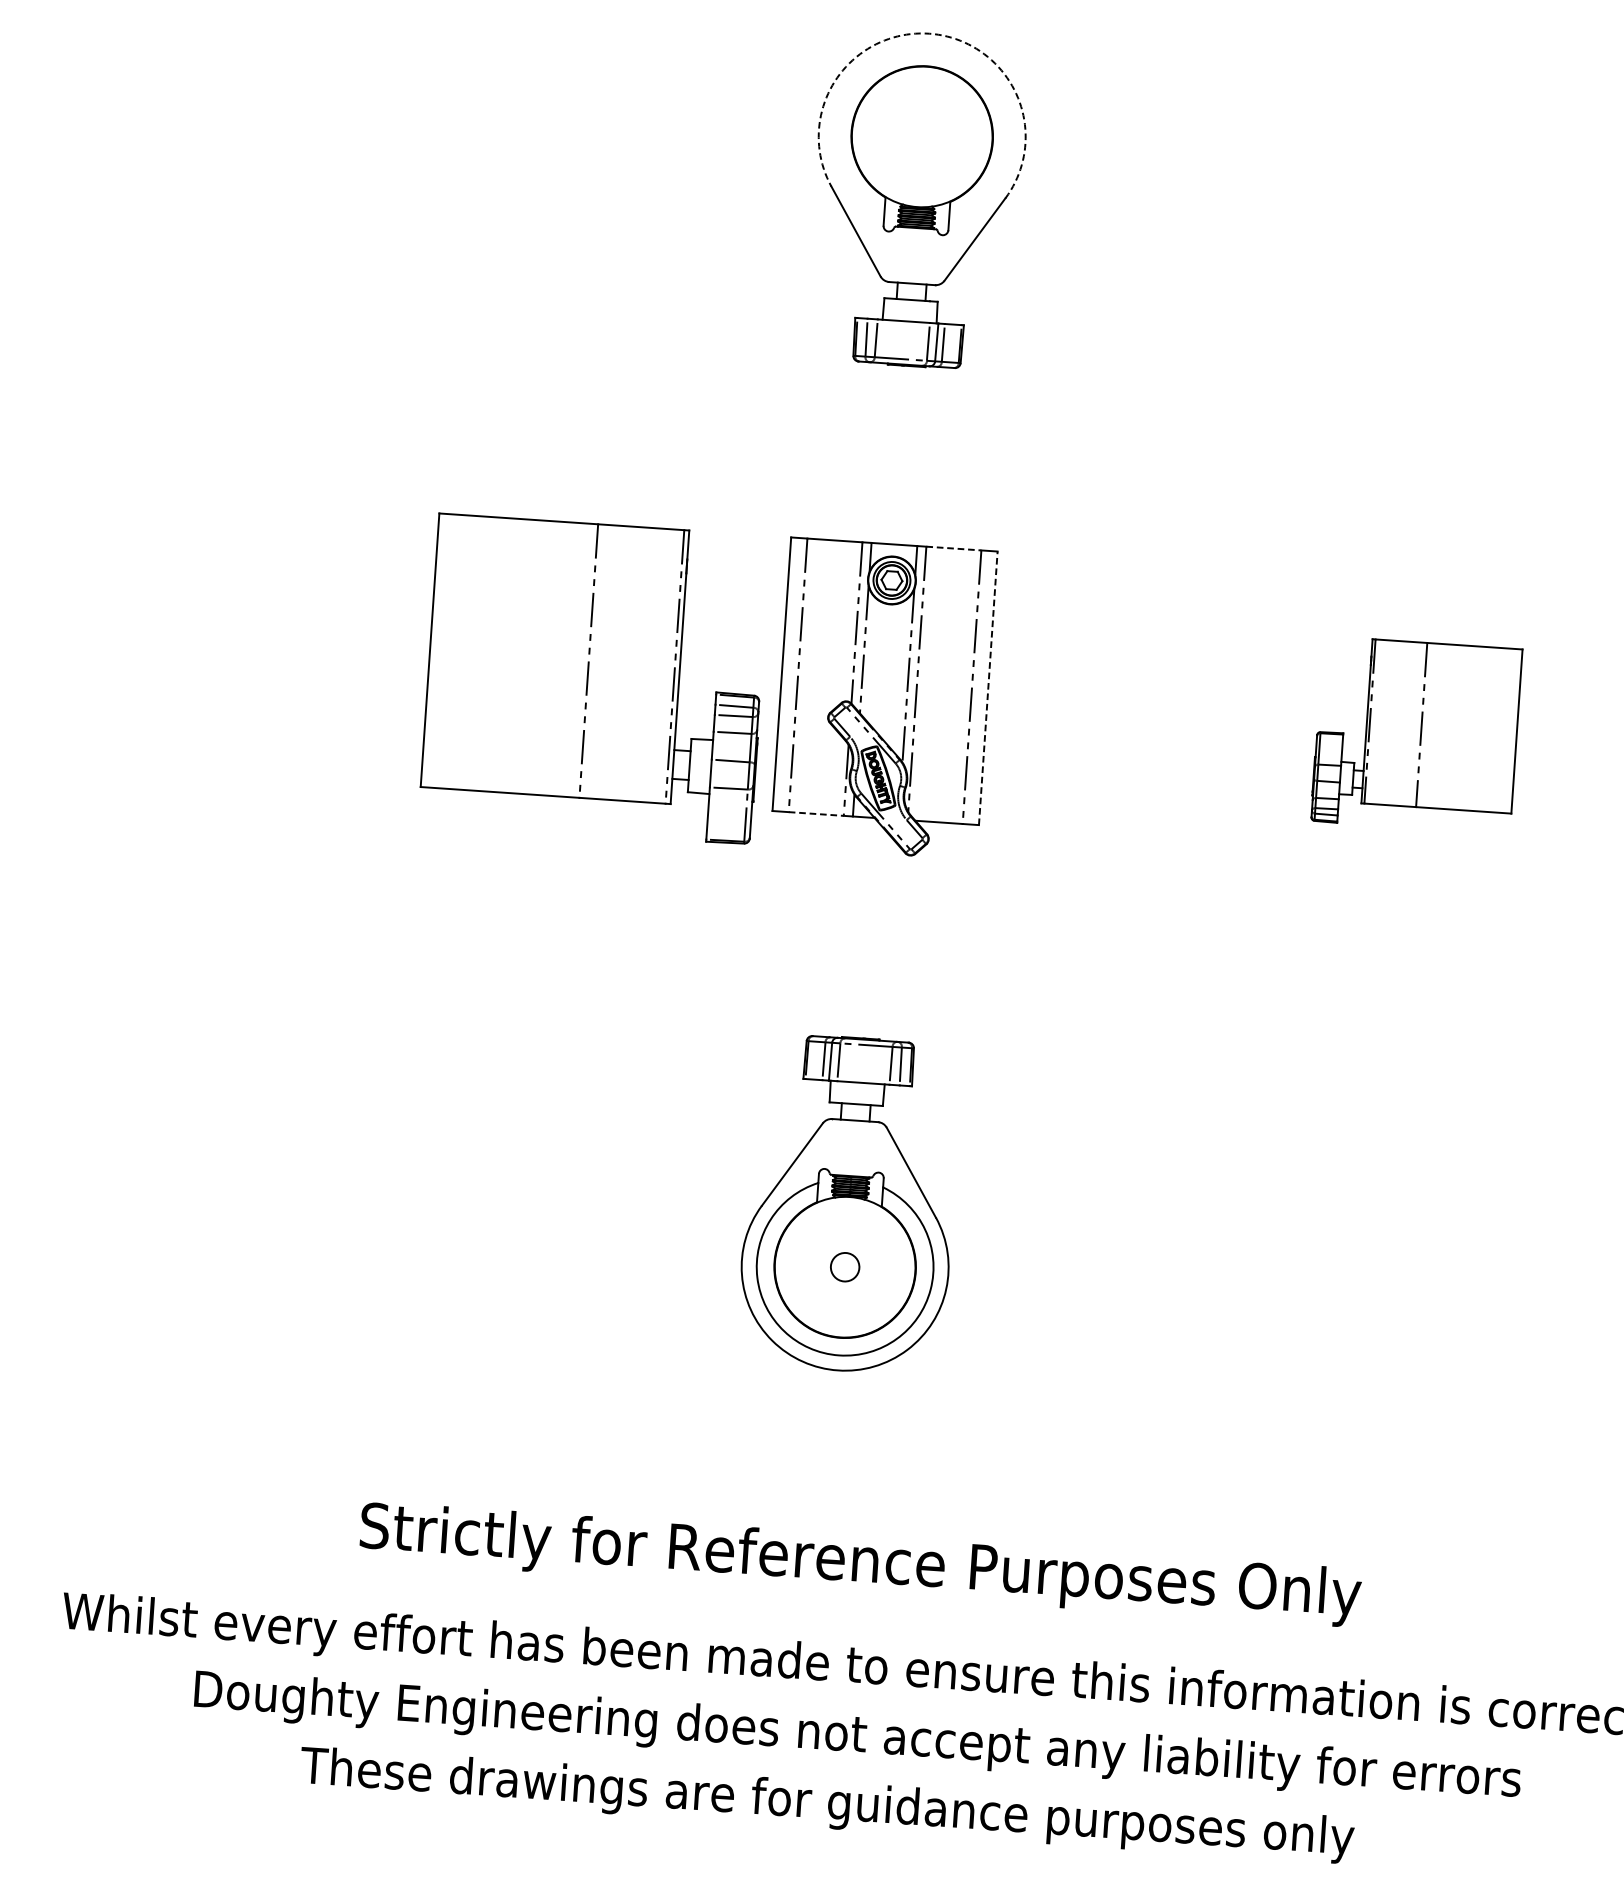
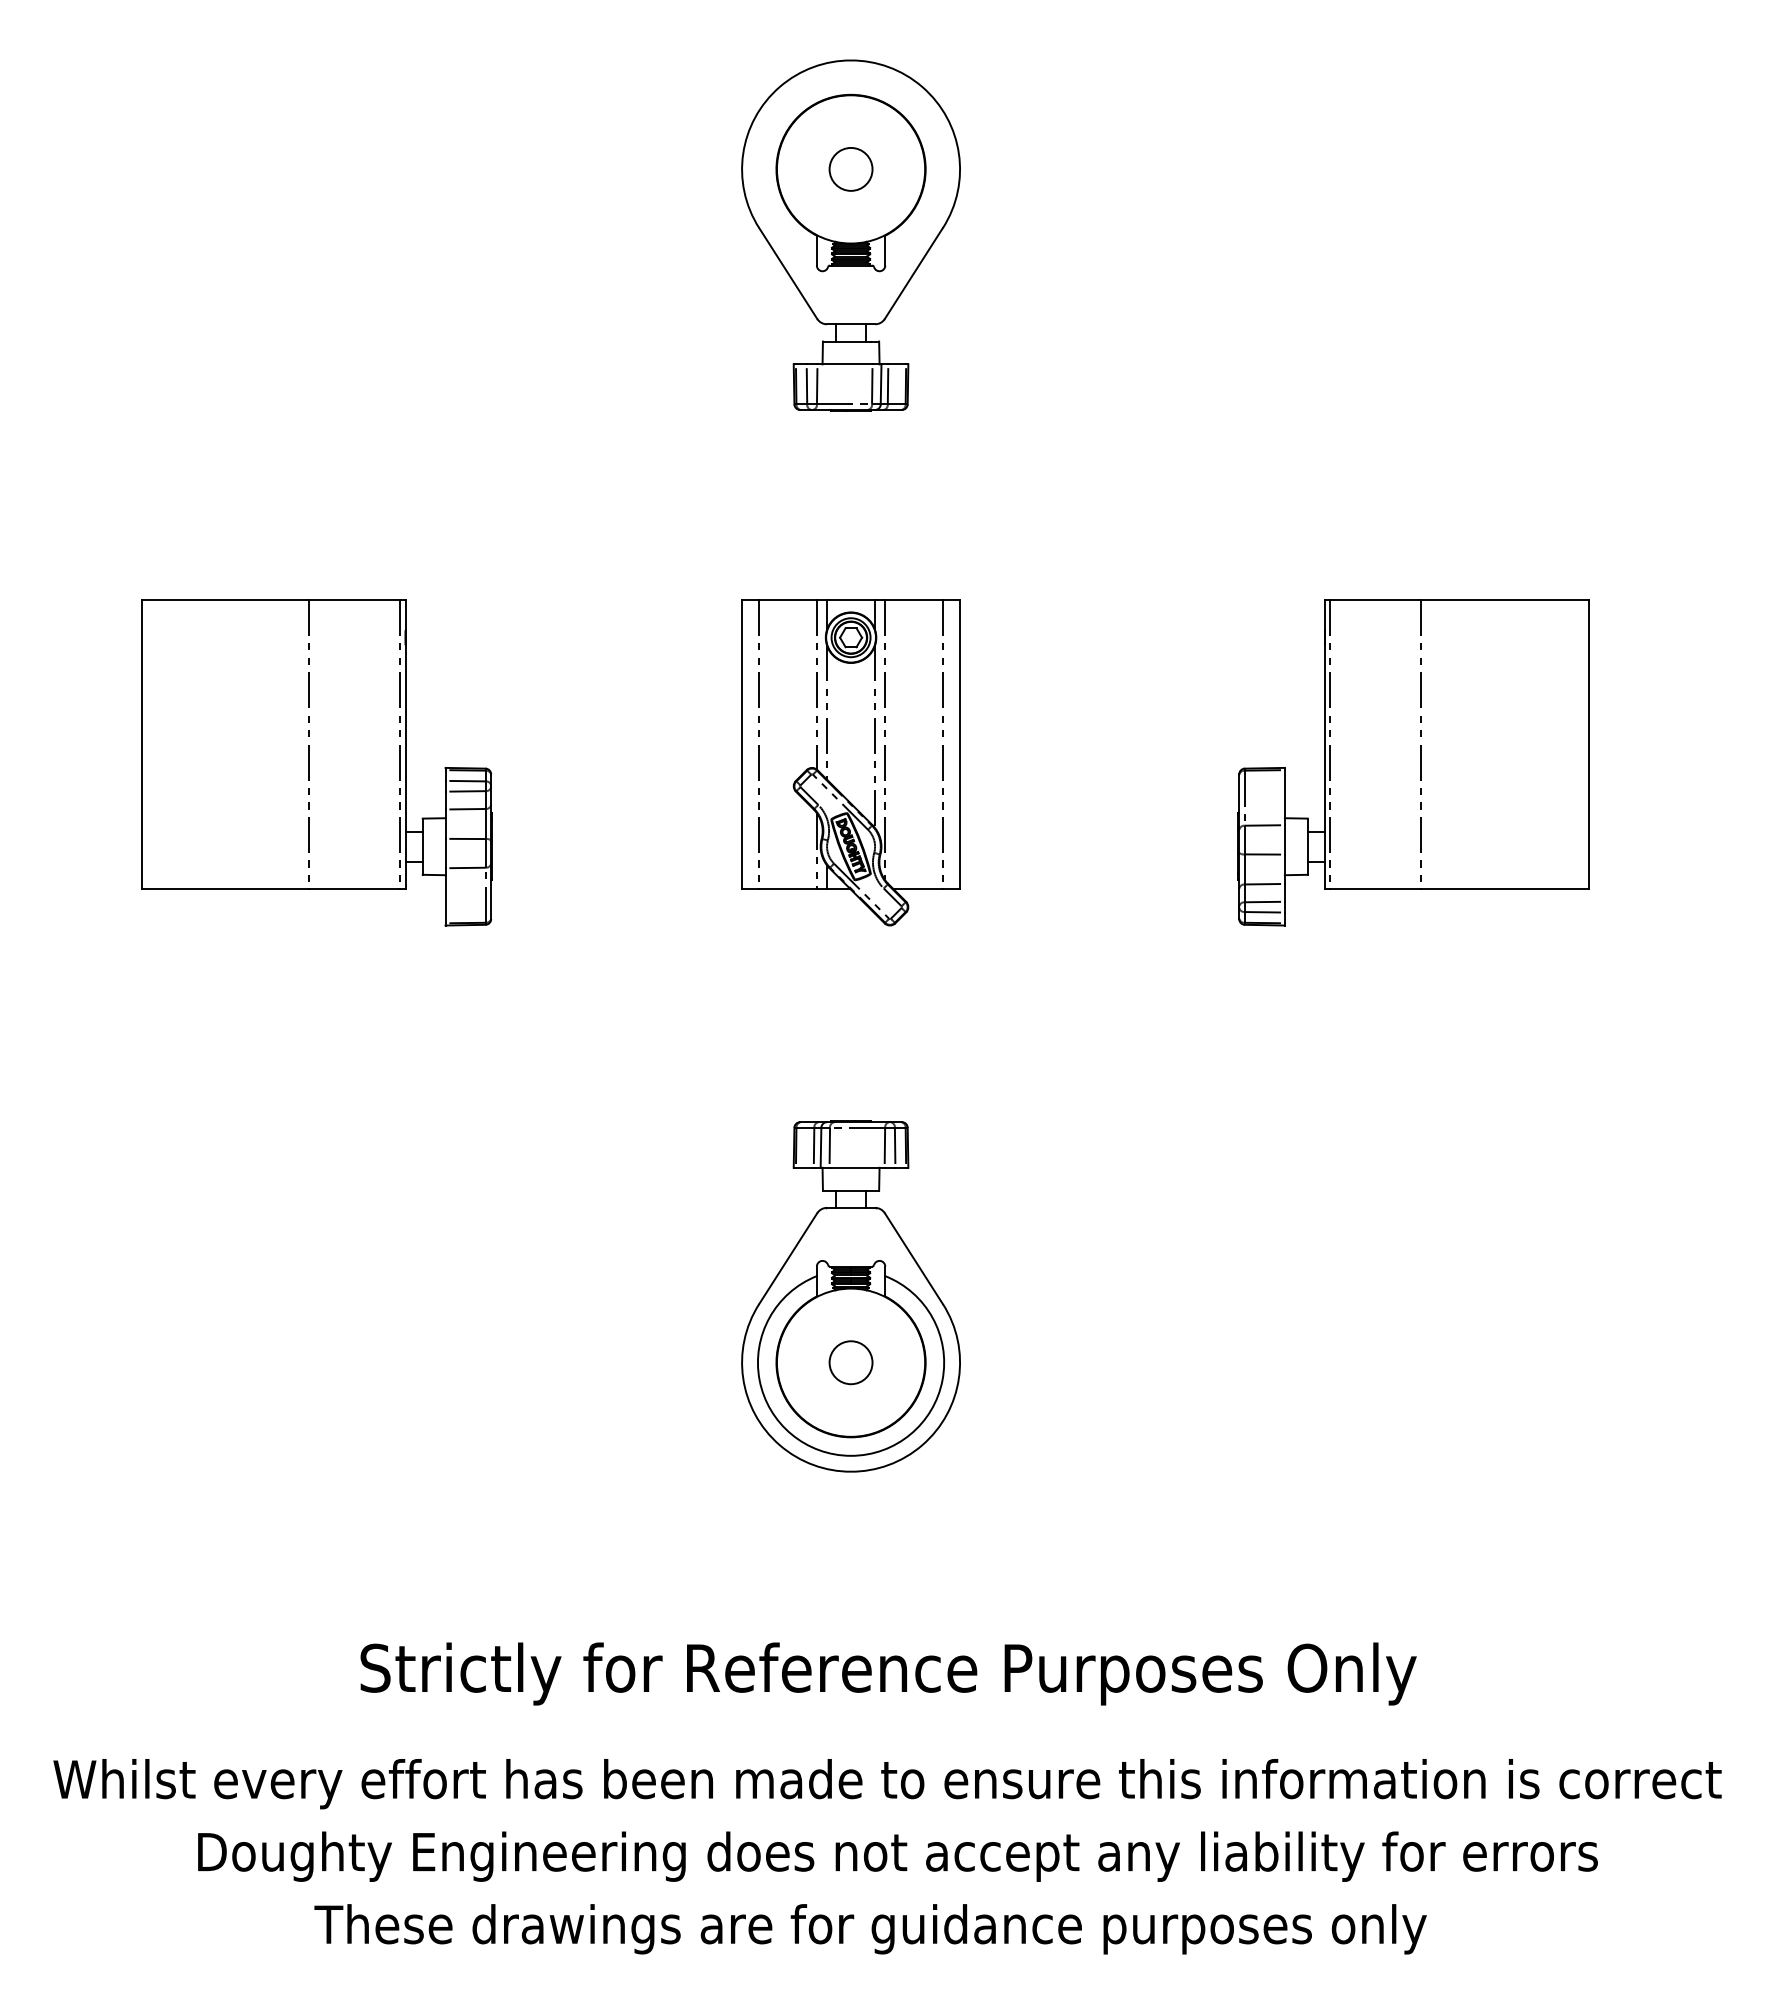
arc: (929, 33) -> (851, 60), dashed -> solid
circle: (921, 136) -> (850, 169), added
line: (954, 548) -> (914, 599), dashed -> solid
part: (594, 678) -> (316, 762), moved
line: (988, 687) -> (960, 743), dashed -> solid
part: (1416, 735) -> (1413, 762), size x1.67
line: (816, 813) -> (788, 888), dashed -> solid
circle: (844, 1266) -> (850, 1362), size x1.43

